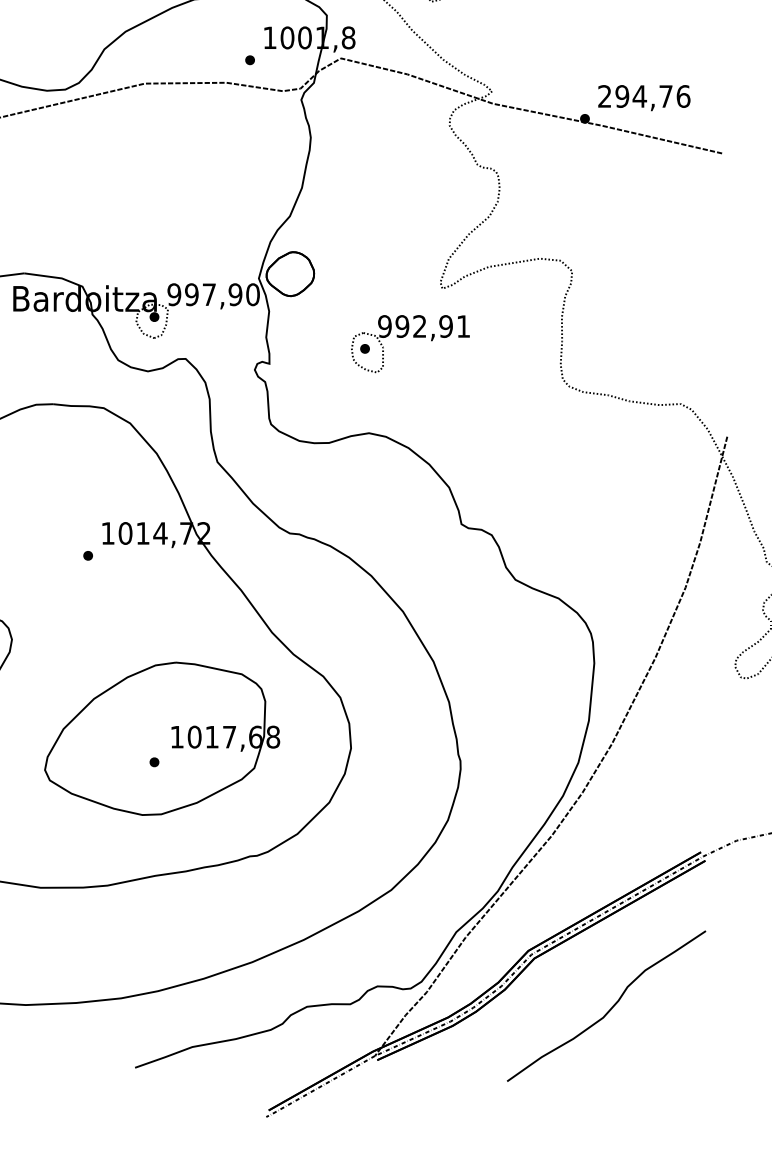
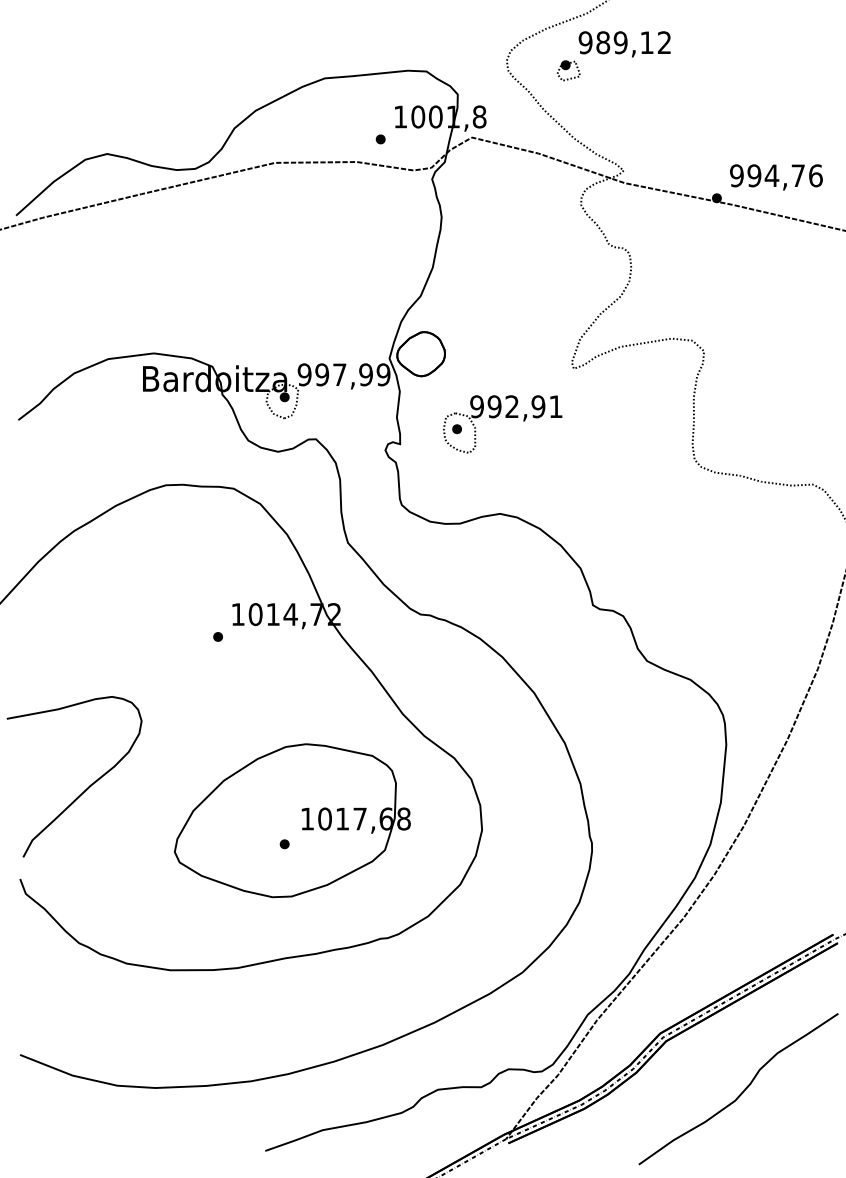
text: (604, 96) -> (736, 175), 294,76 -> 994,76
text: (252, 294) -> (383, 374), 997,90 -> 997,99
part: (413, 337) -> (505, 417), moved

